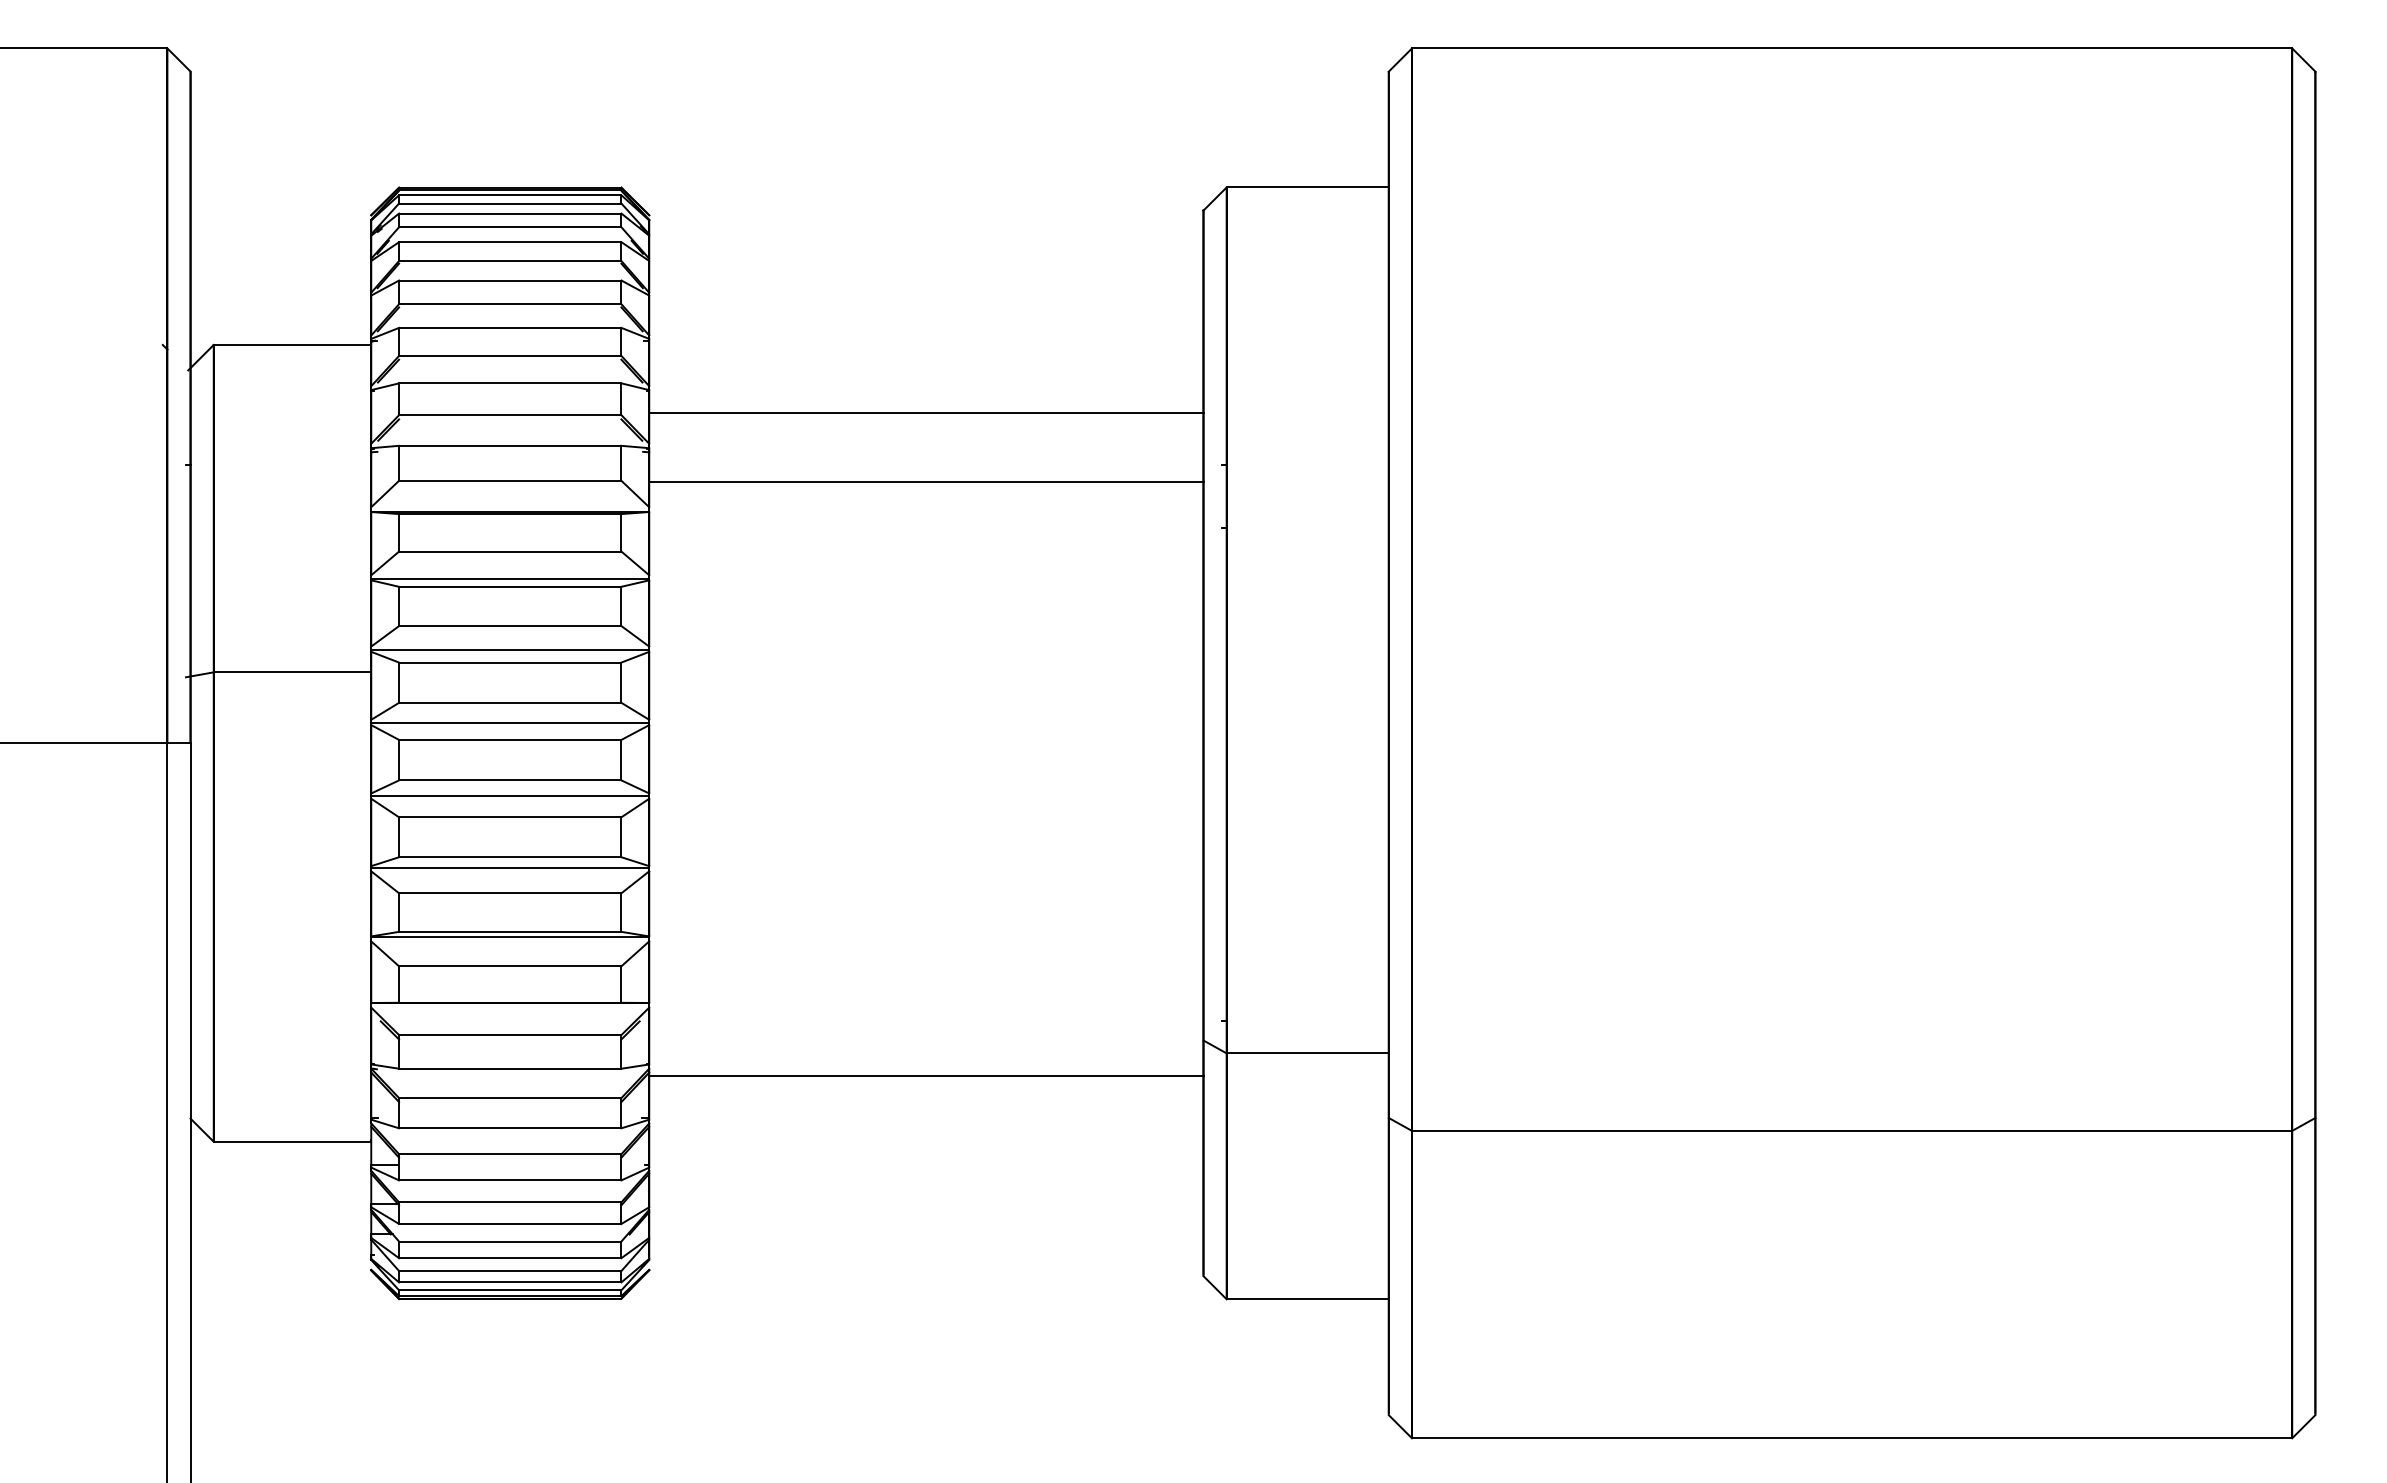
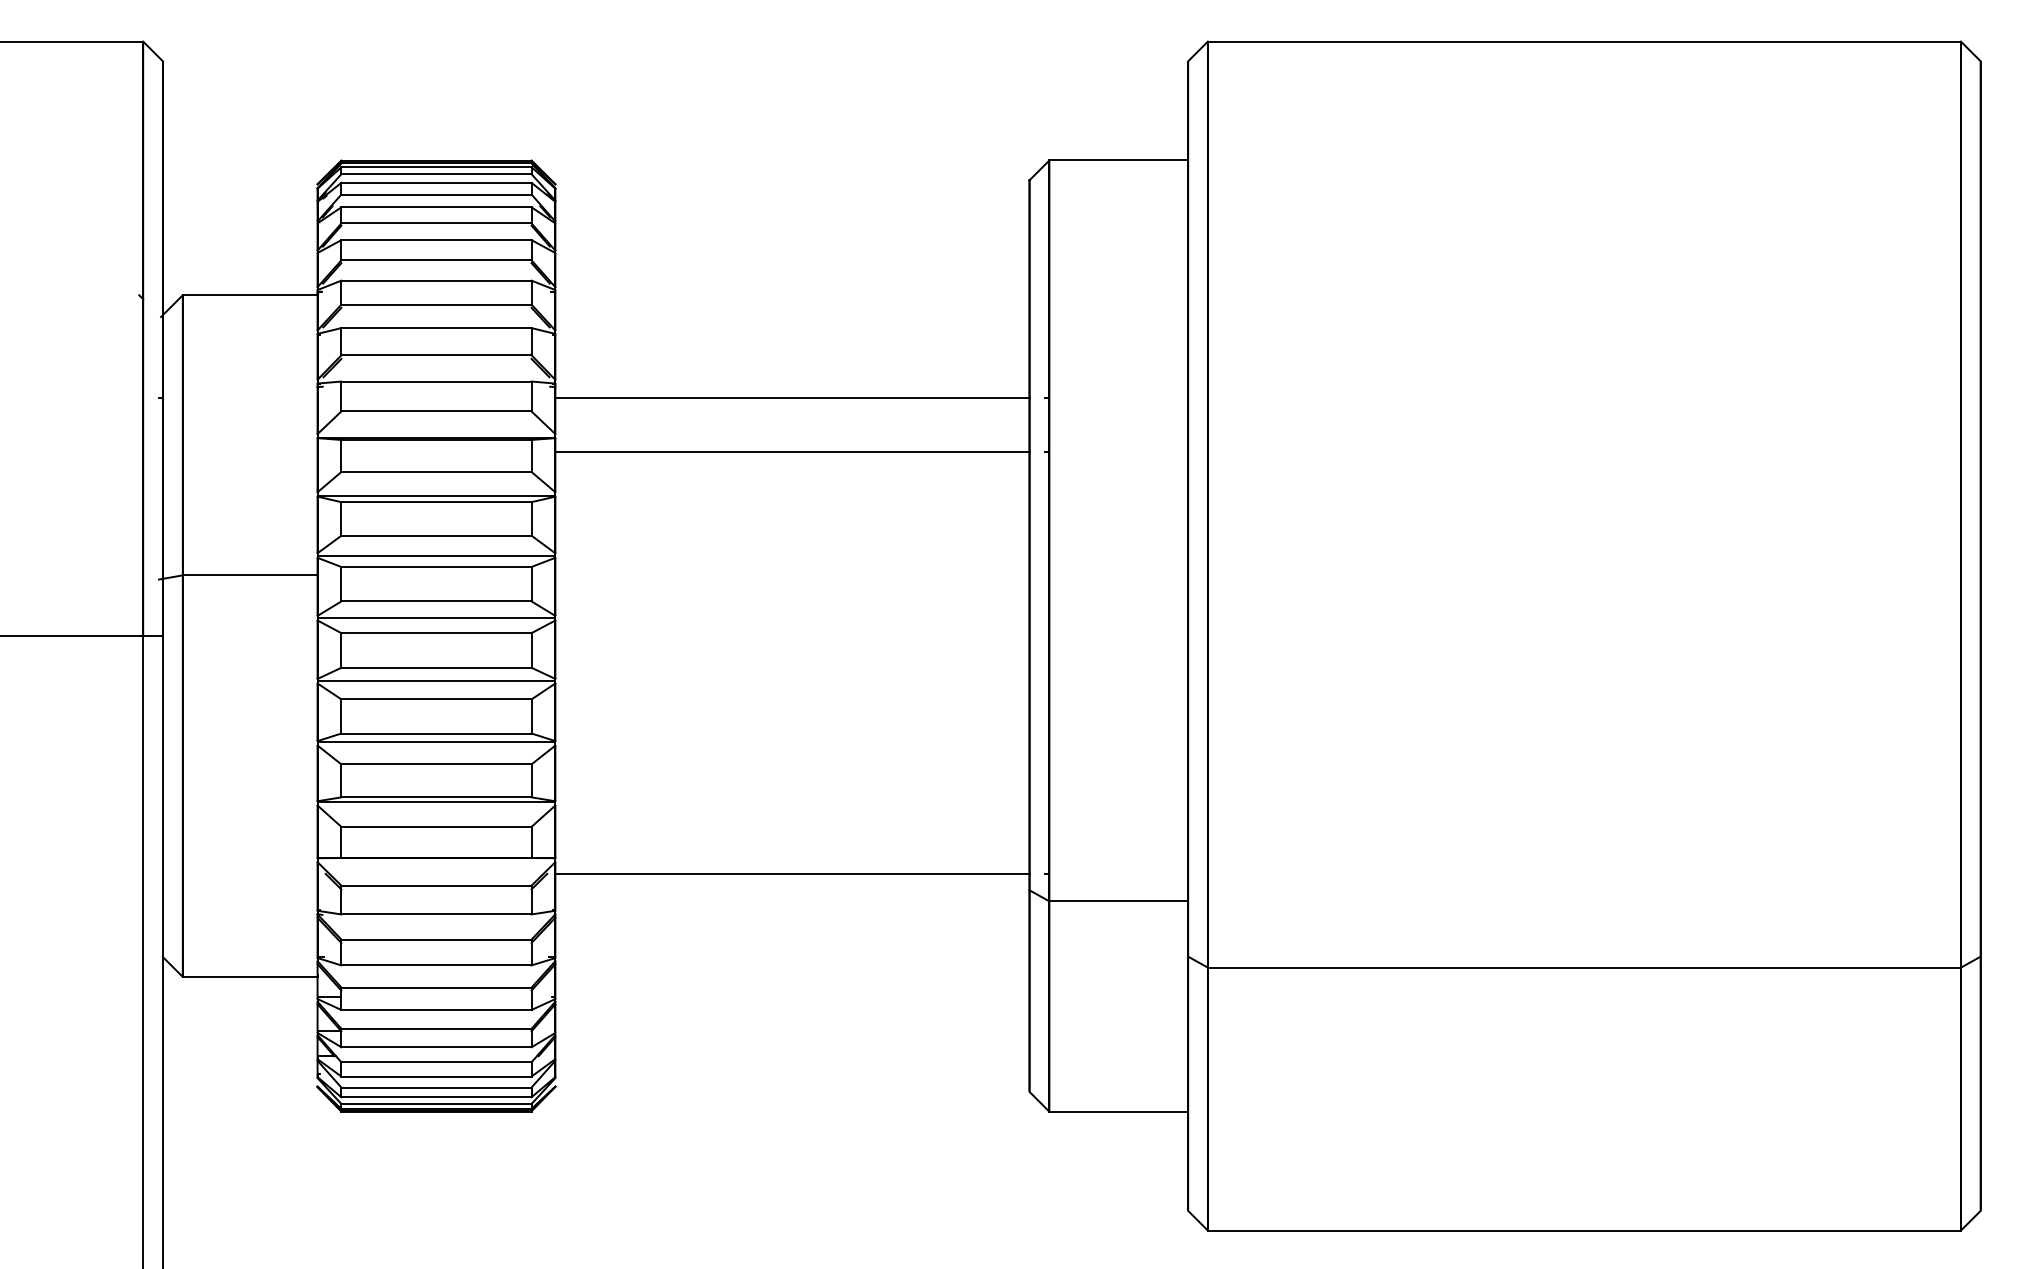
line: (926, 413) -> (792, 398), moved
line: (926, 482) -> (792, 452), moved
line: (926, 1076) -> (792, 874), moved

